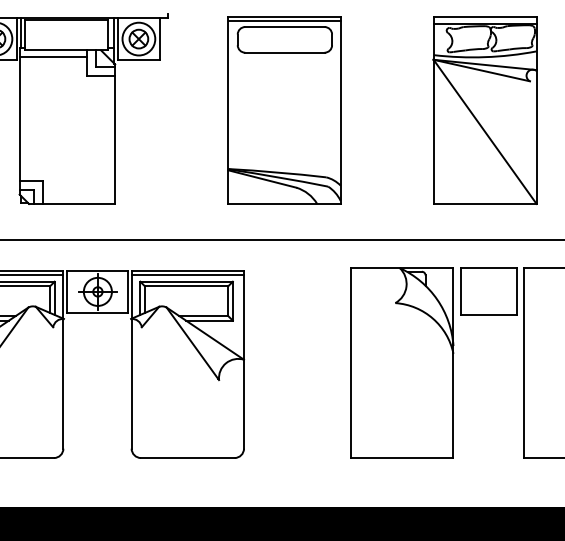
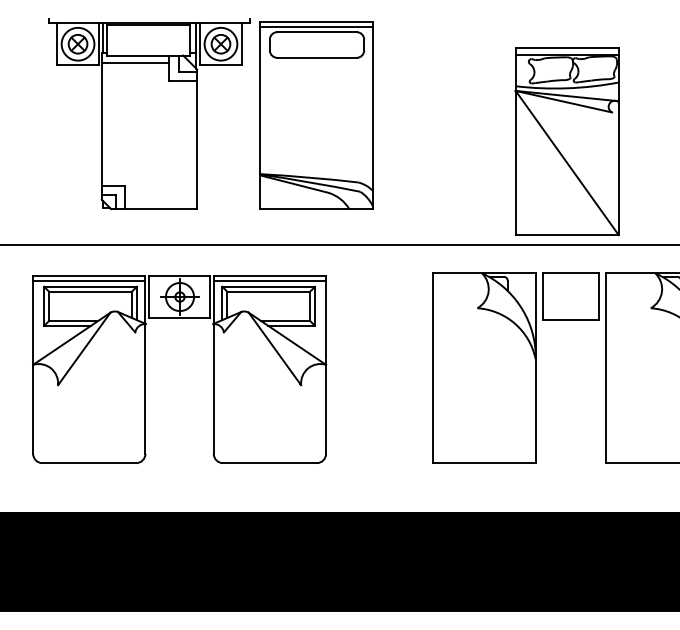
part: (284, 110) -> (316, 115), moved
part: (484, 110) -> (566, 141), moved

